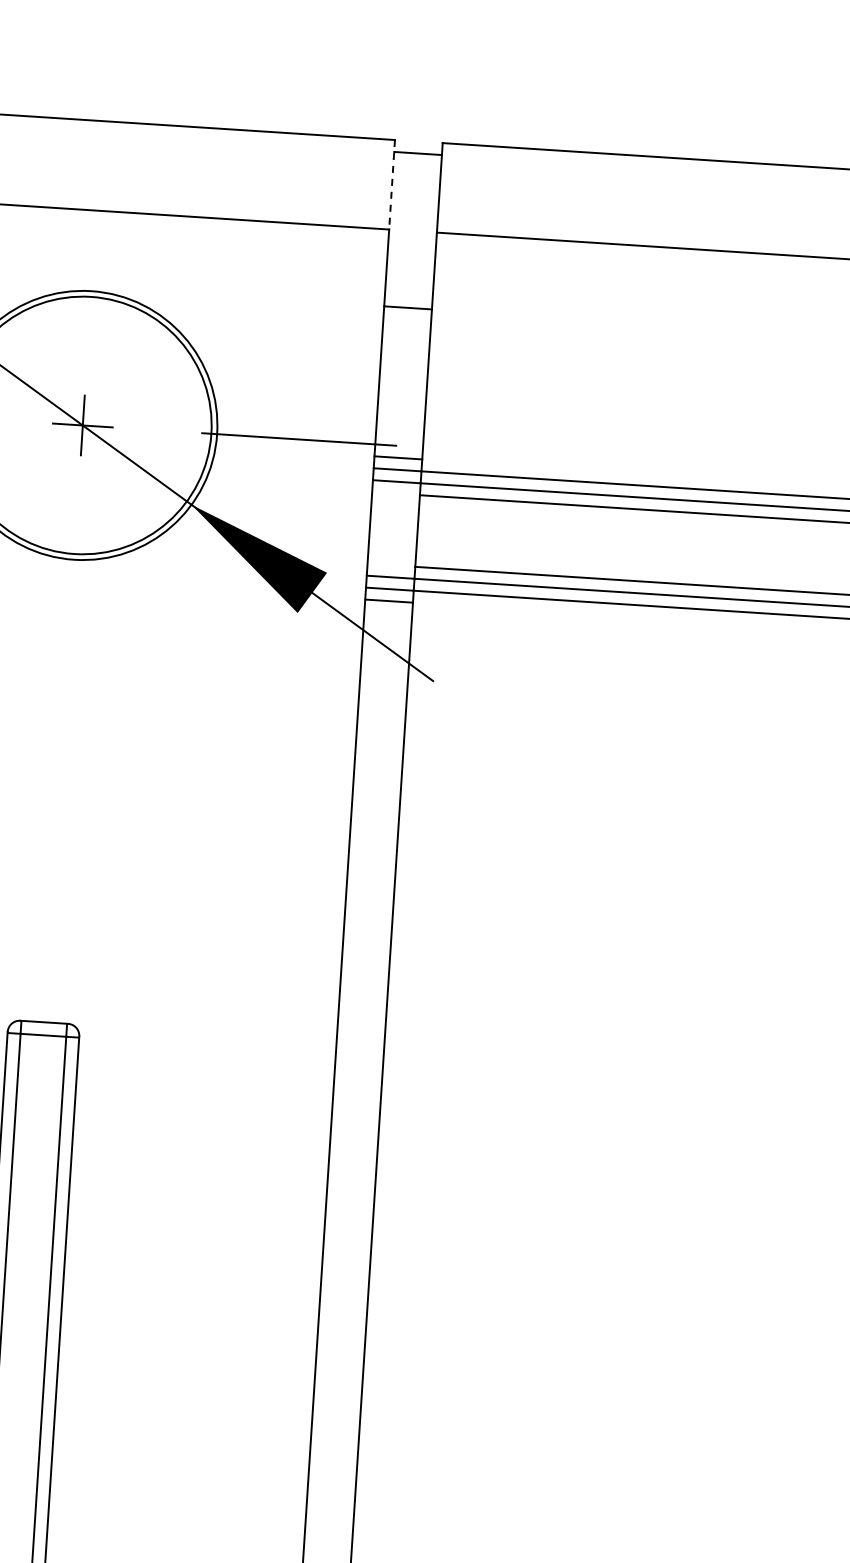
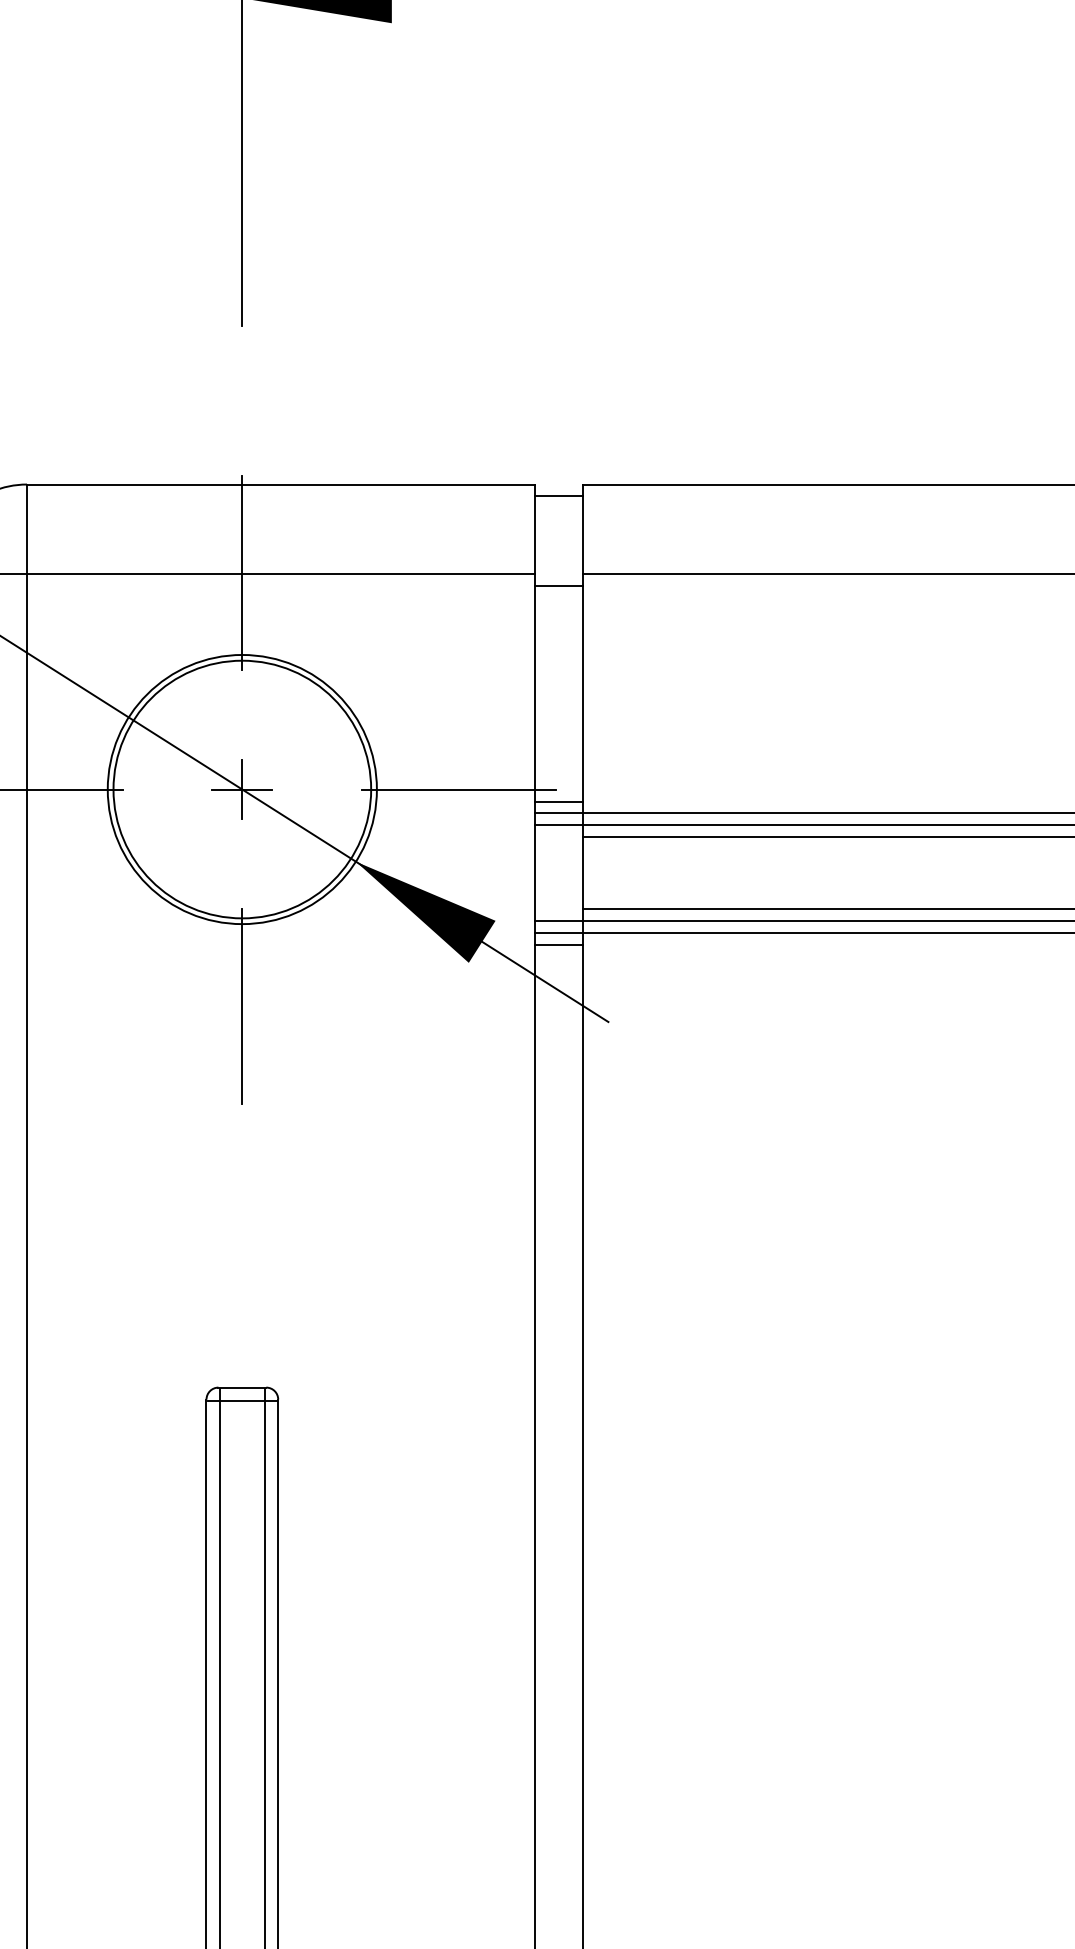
line: (392, 184) -> (535, 529), dashed -> solid
line: (97, 208) -> (242, 572), added
line: (408, 308) -> (559, 586), moved
line: (69, 641) -> (242, 1006), added

